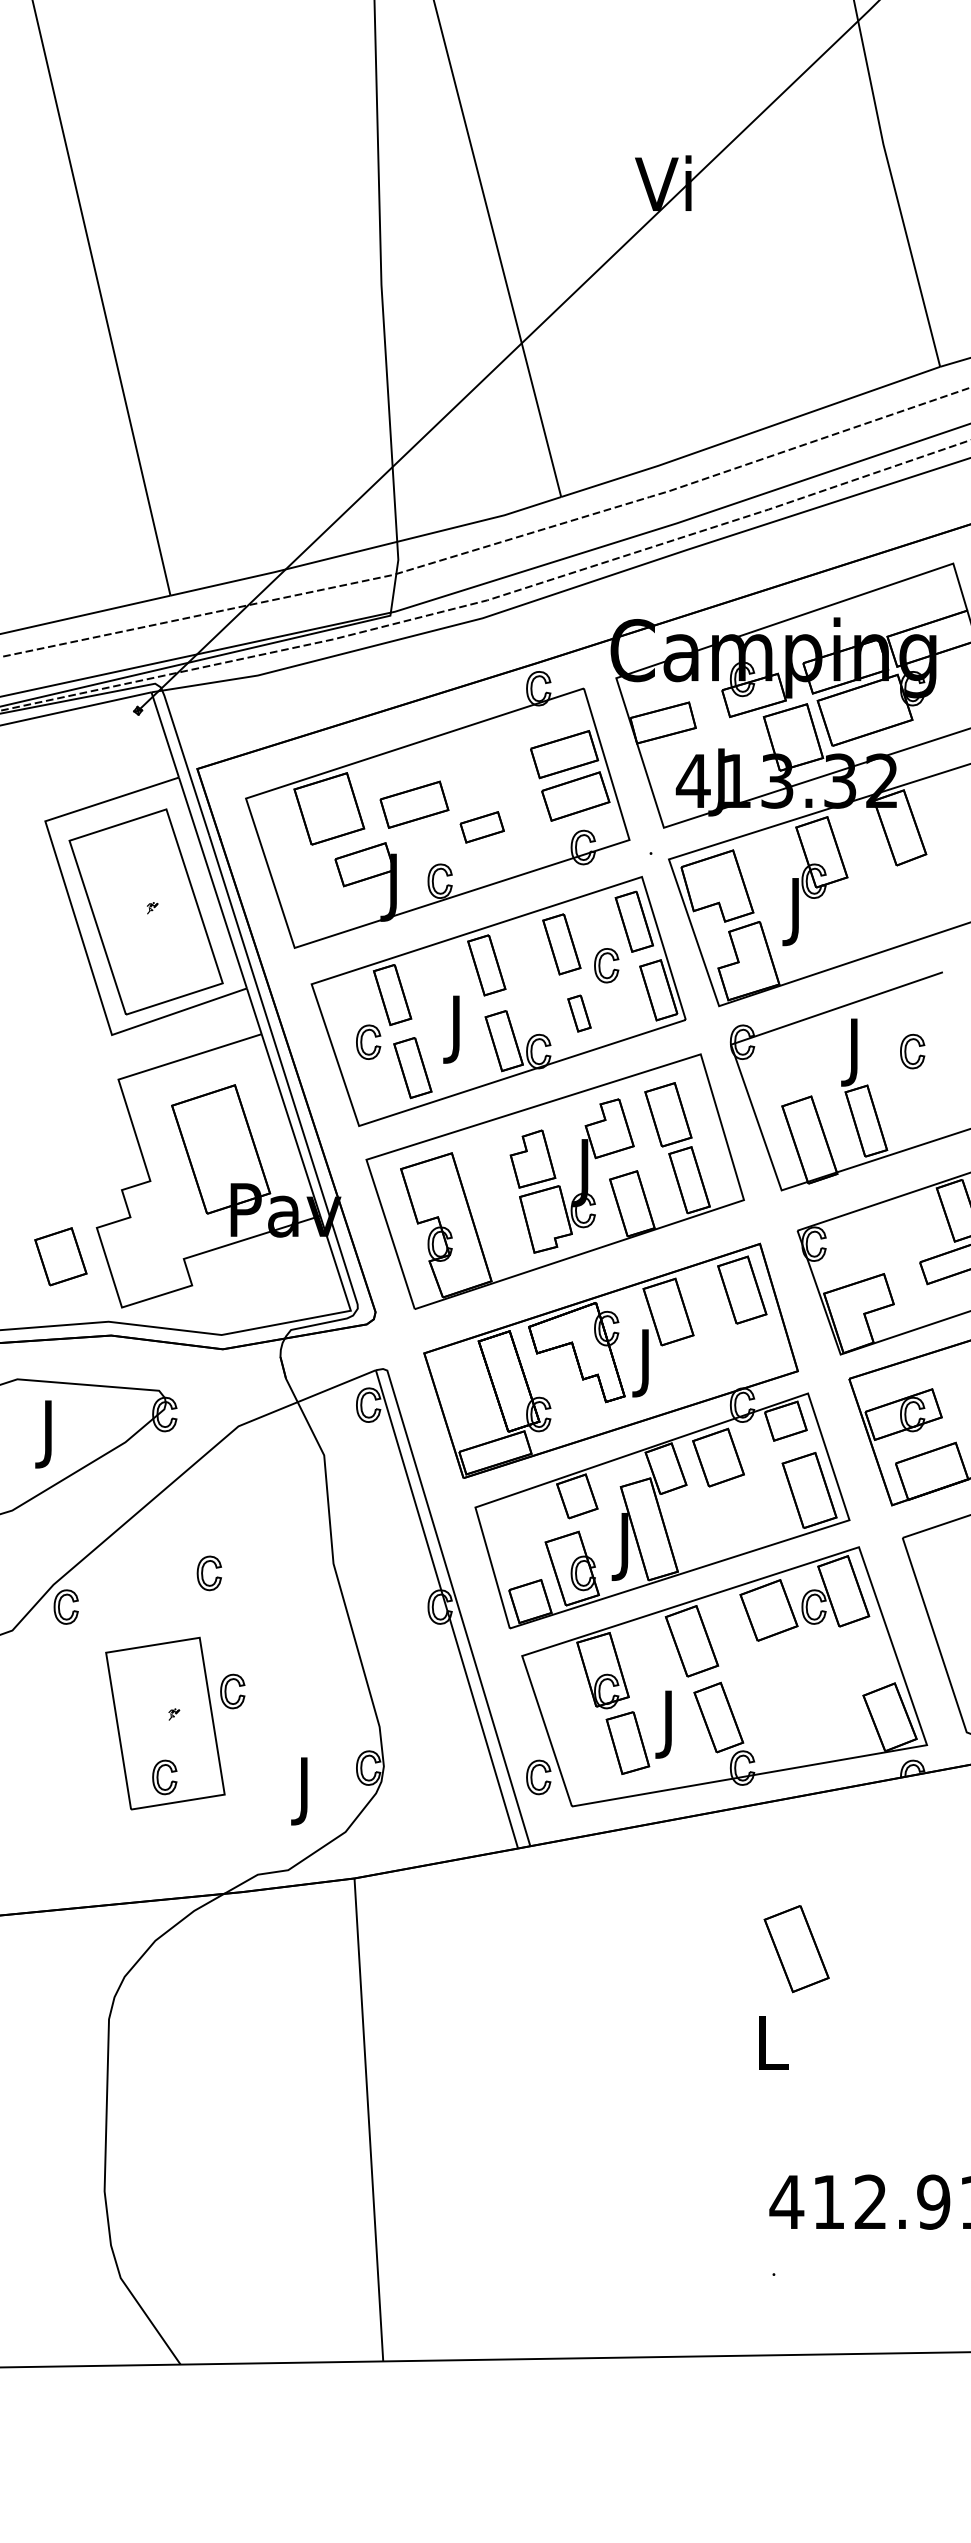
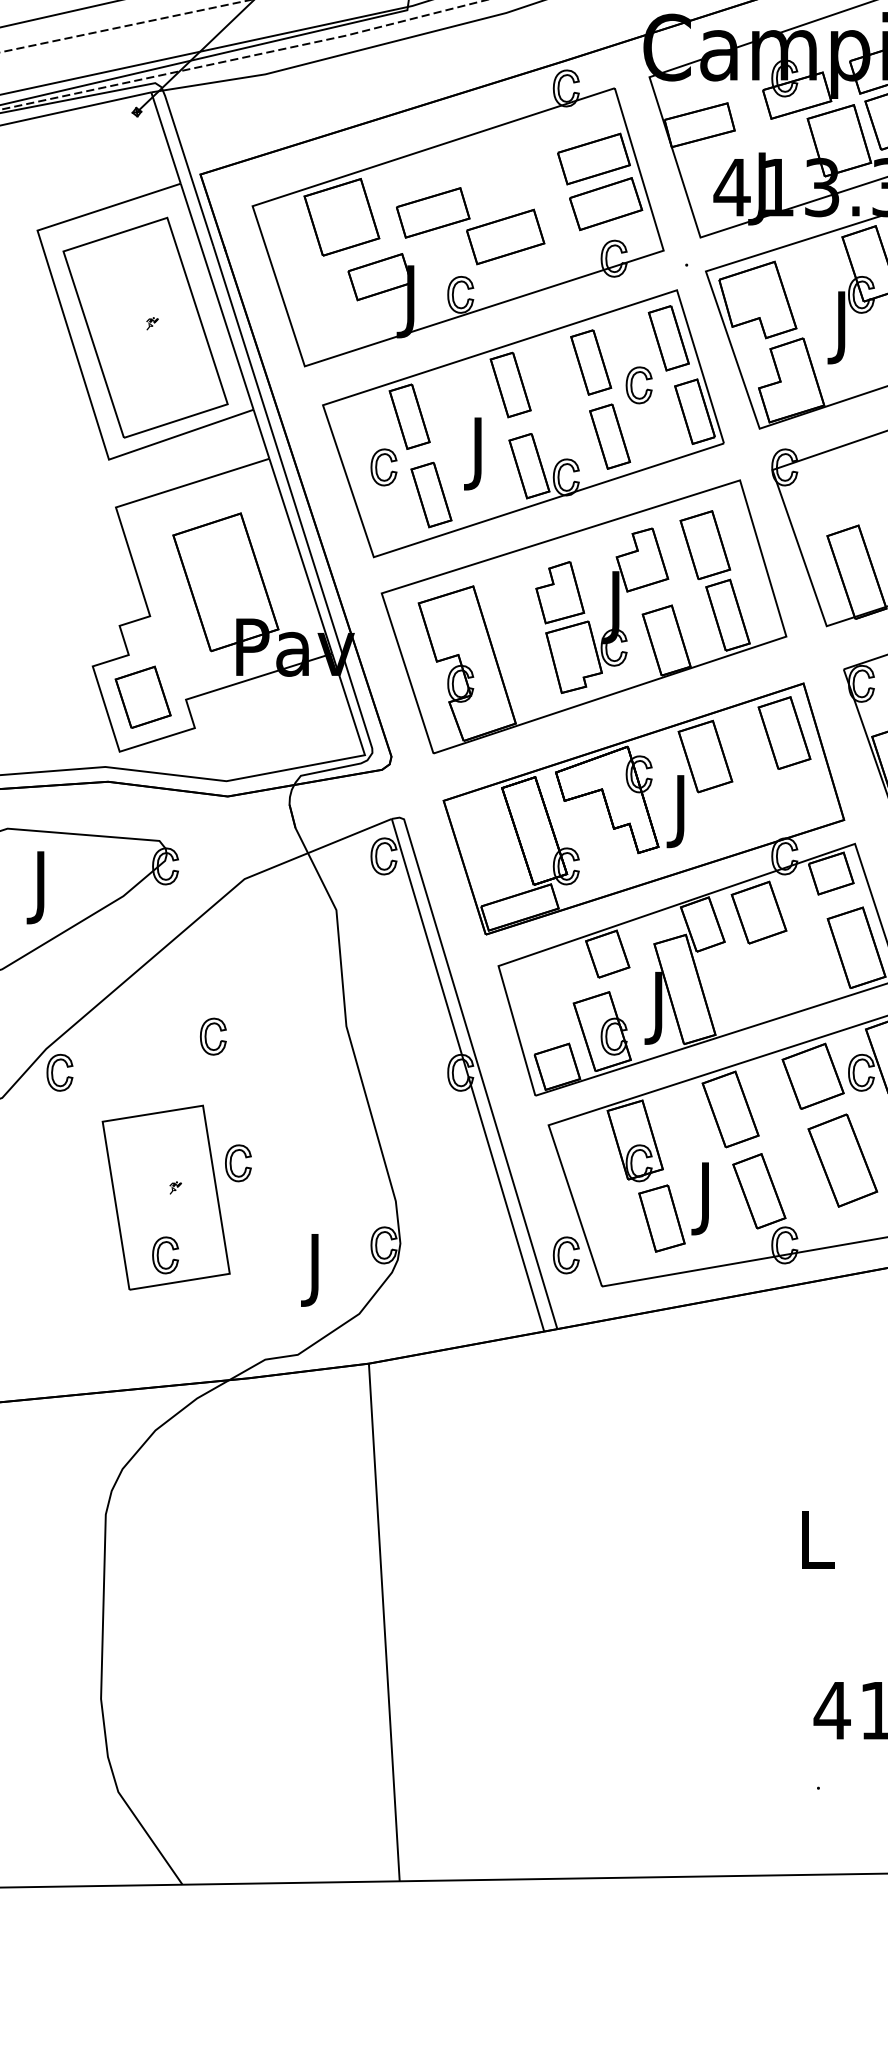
part: (482, 827) -> (506, 237), size x1.67
part: (579, 1013) -> (610, 436), size x1.67
part: (60, 1256) -> (142, 697), moved
part: (796, 1949) -> (842, 1161), moved

